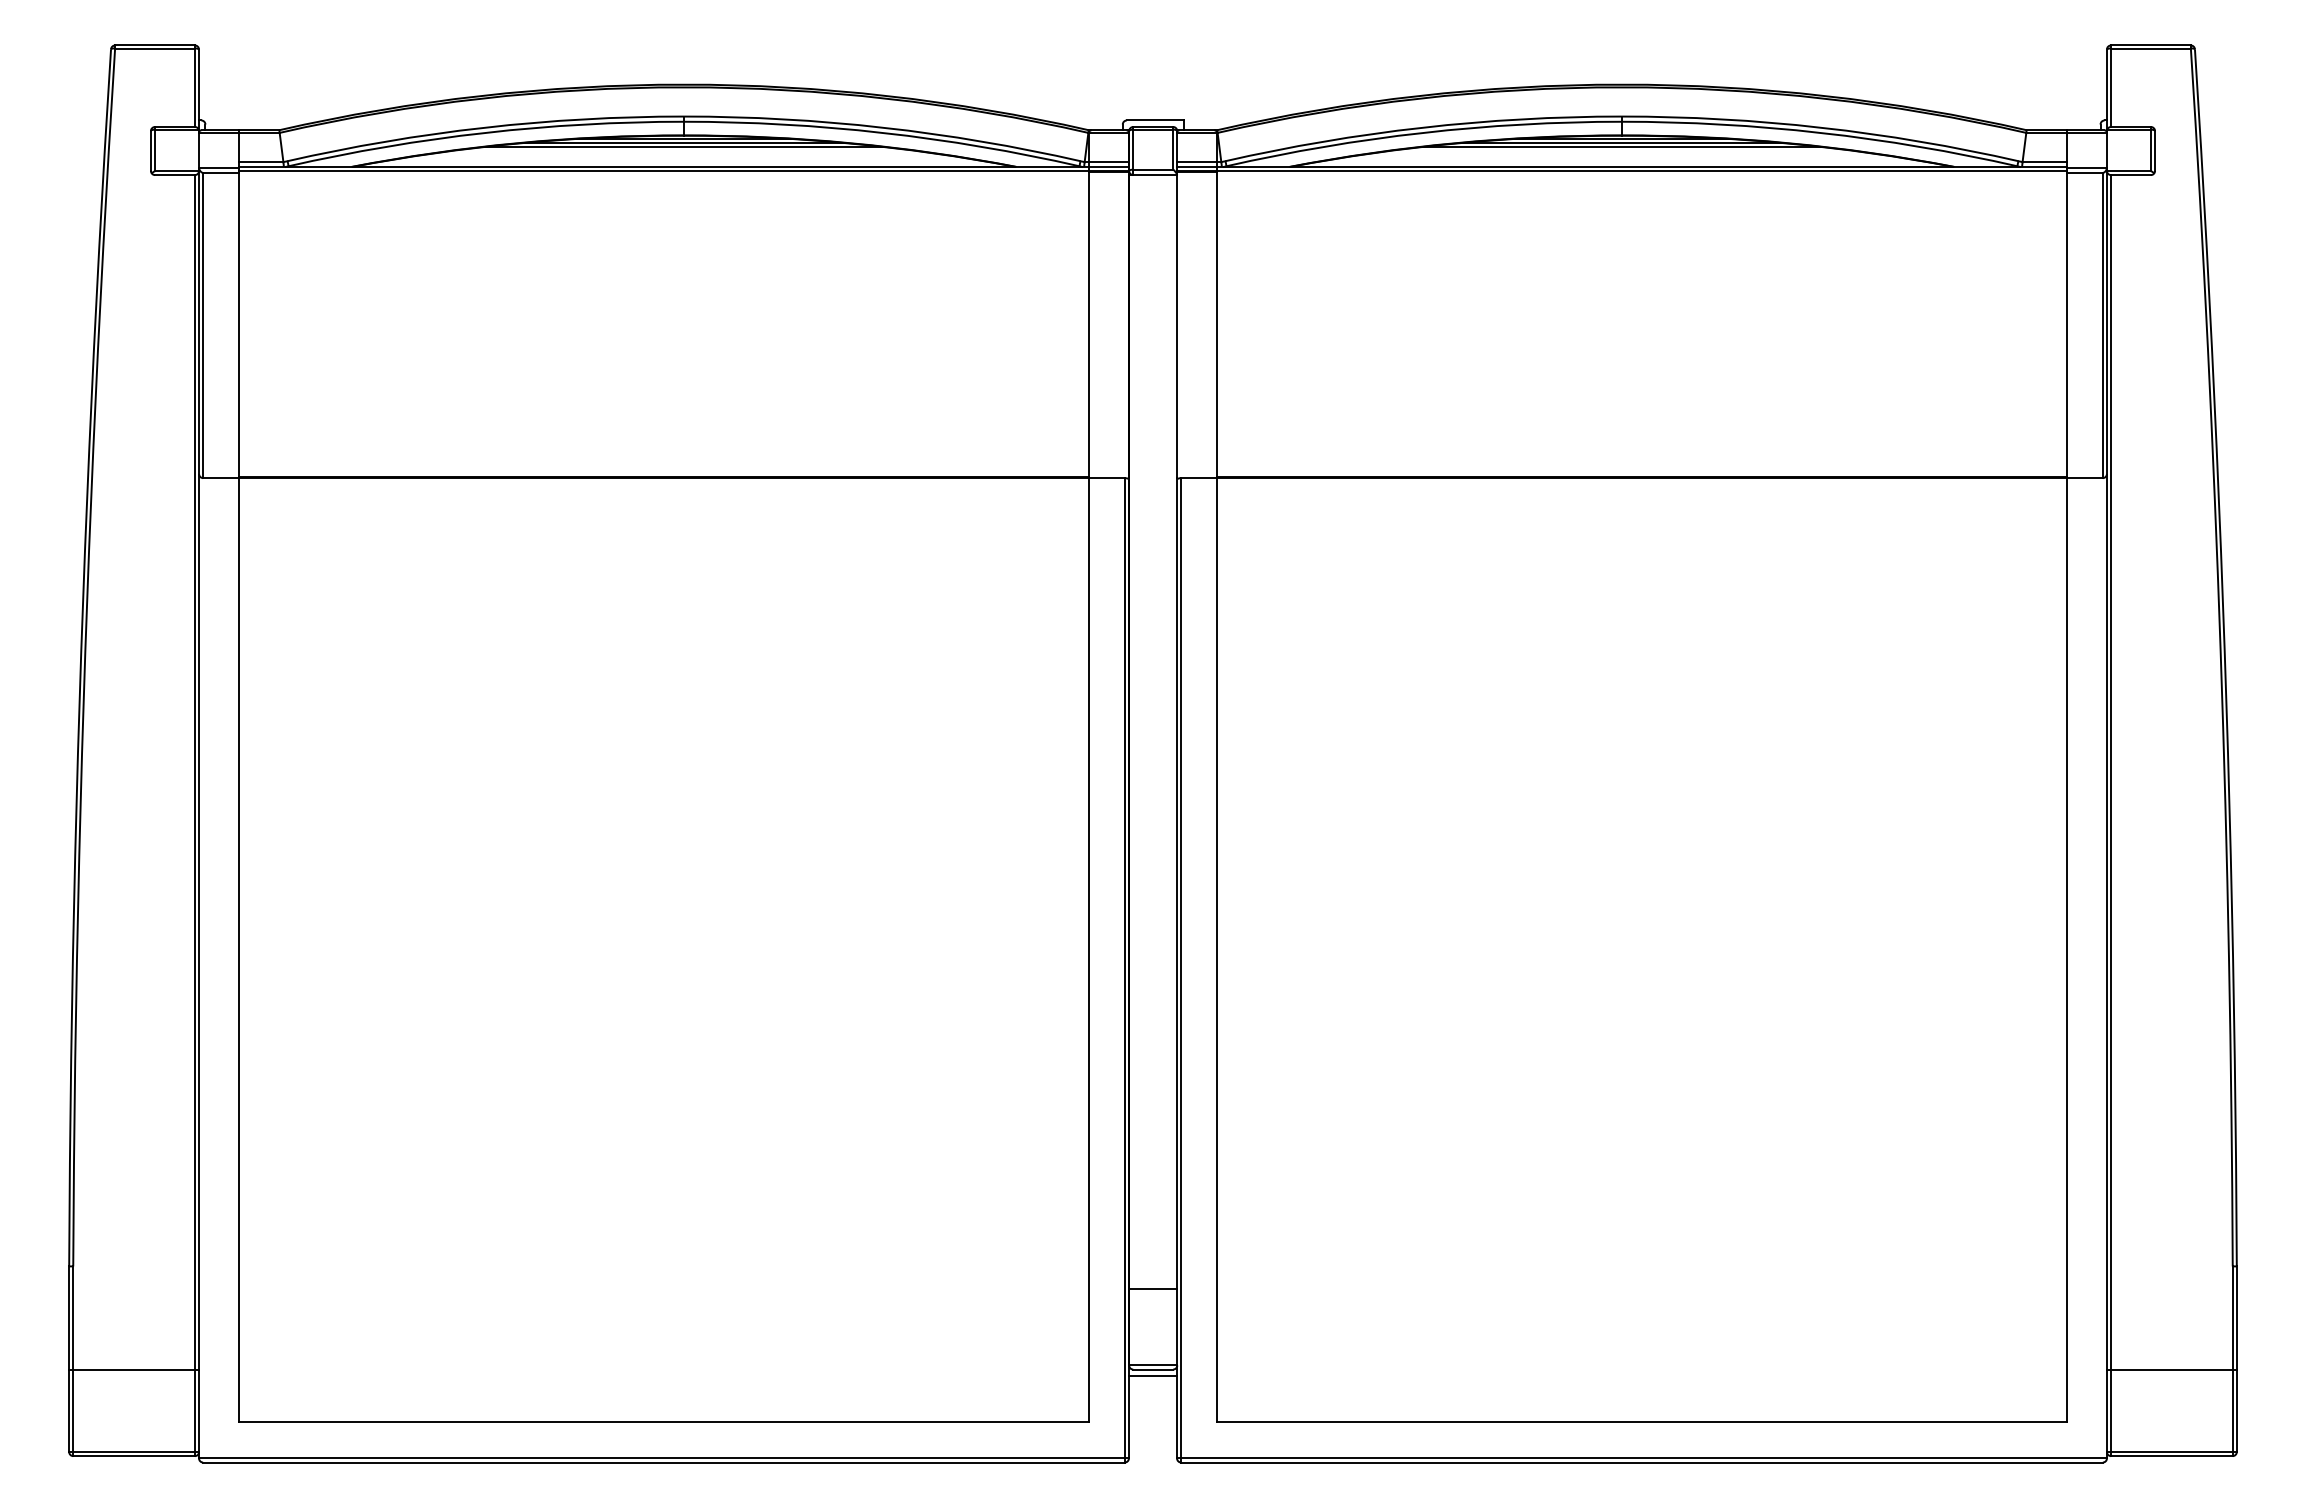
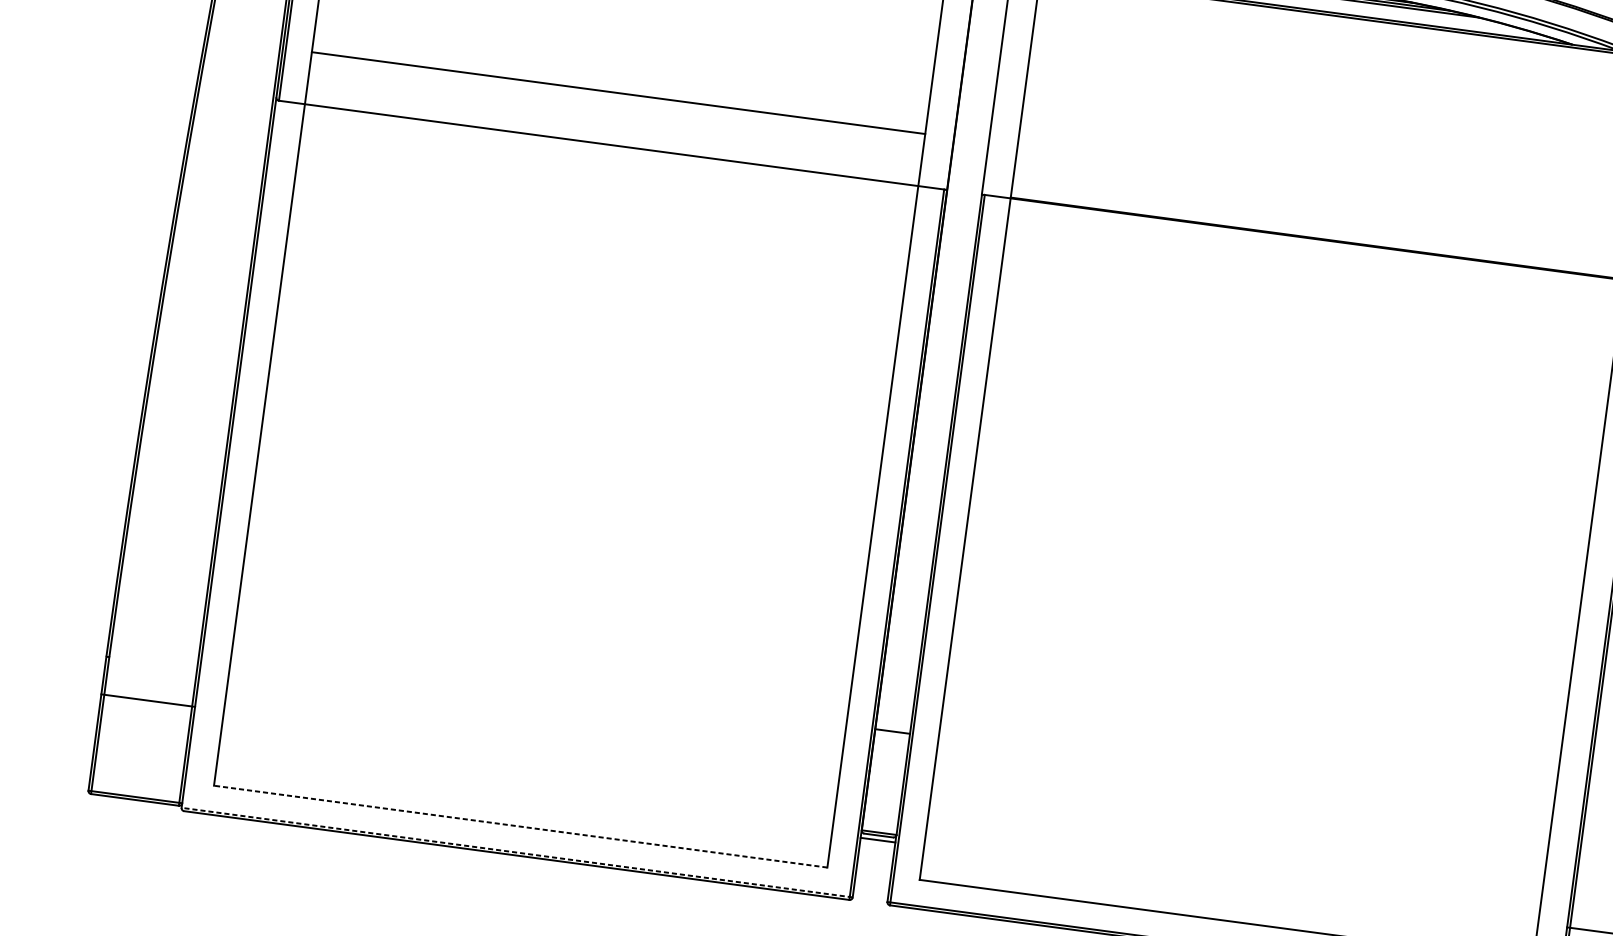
line: (664, 477) -> (618, 93), moved
line: (1153, 1289) -> (892, 731), moved
line: (134, 1369) -> (148, 700), moved
line: (664, 1422) -> (521, 826), solid -> dashed
line: (663, 1458) -> (516, 852), solid -> dashed

